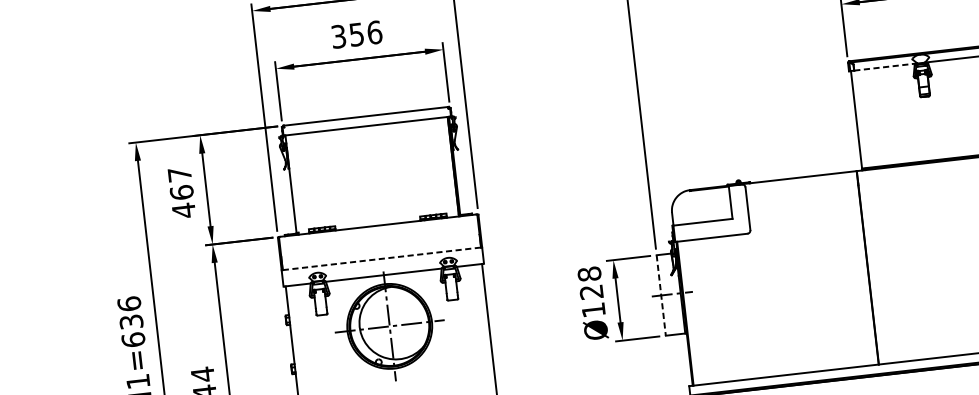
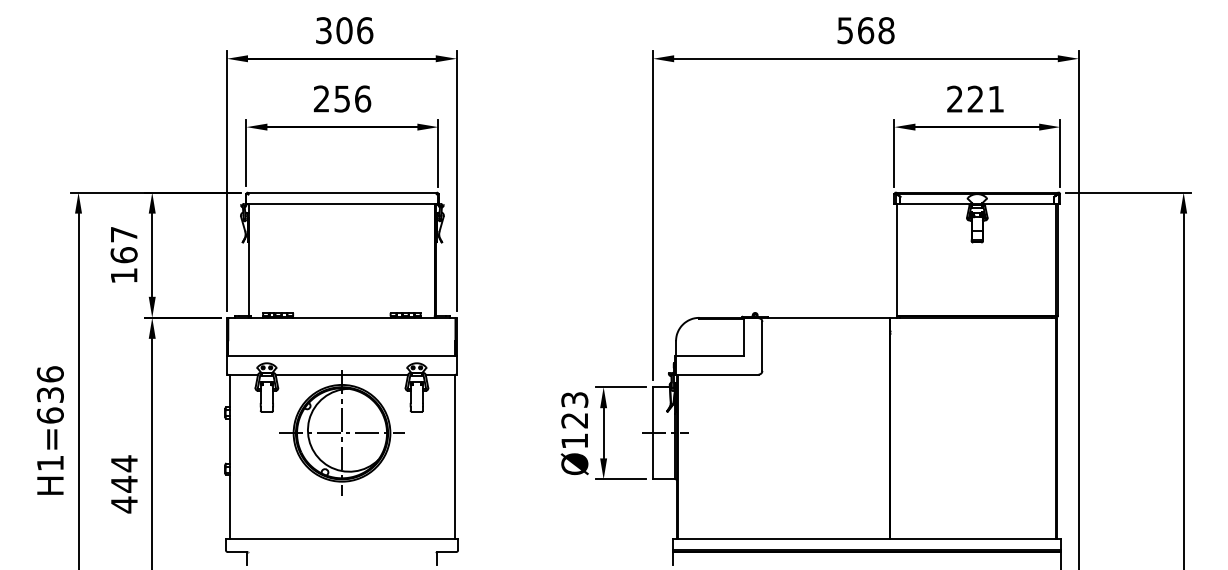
text: (338, 36) -> (321, 98), 356 -> 256
line: (885, 66) -> (936, 203), dashed -> solid
text: (184, 210) -> (124, 275), 467 -> 167
line: (381, 258) -> (341, 355), dashed -> solid
text: (589, 273) -> (574, 399), Ø128 -> Ø123
line: (661, 295) -> (653, 433), dashed -> solid

